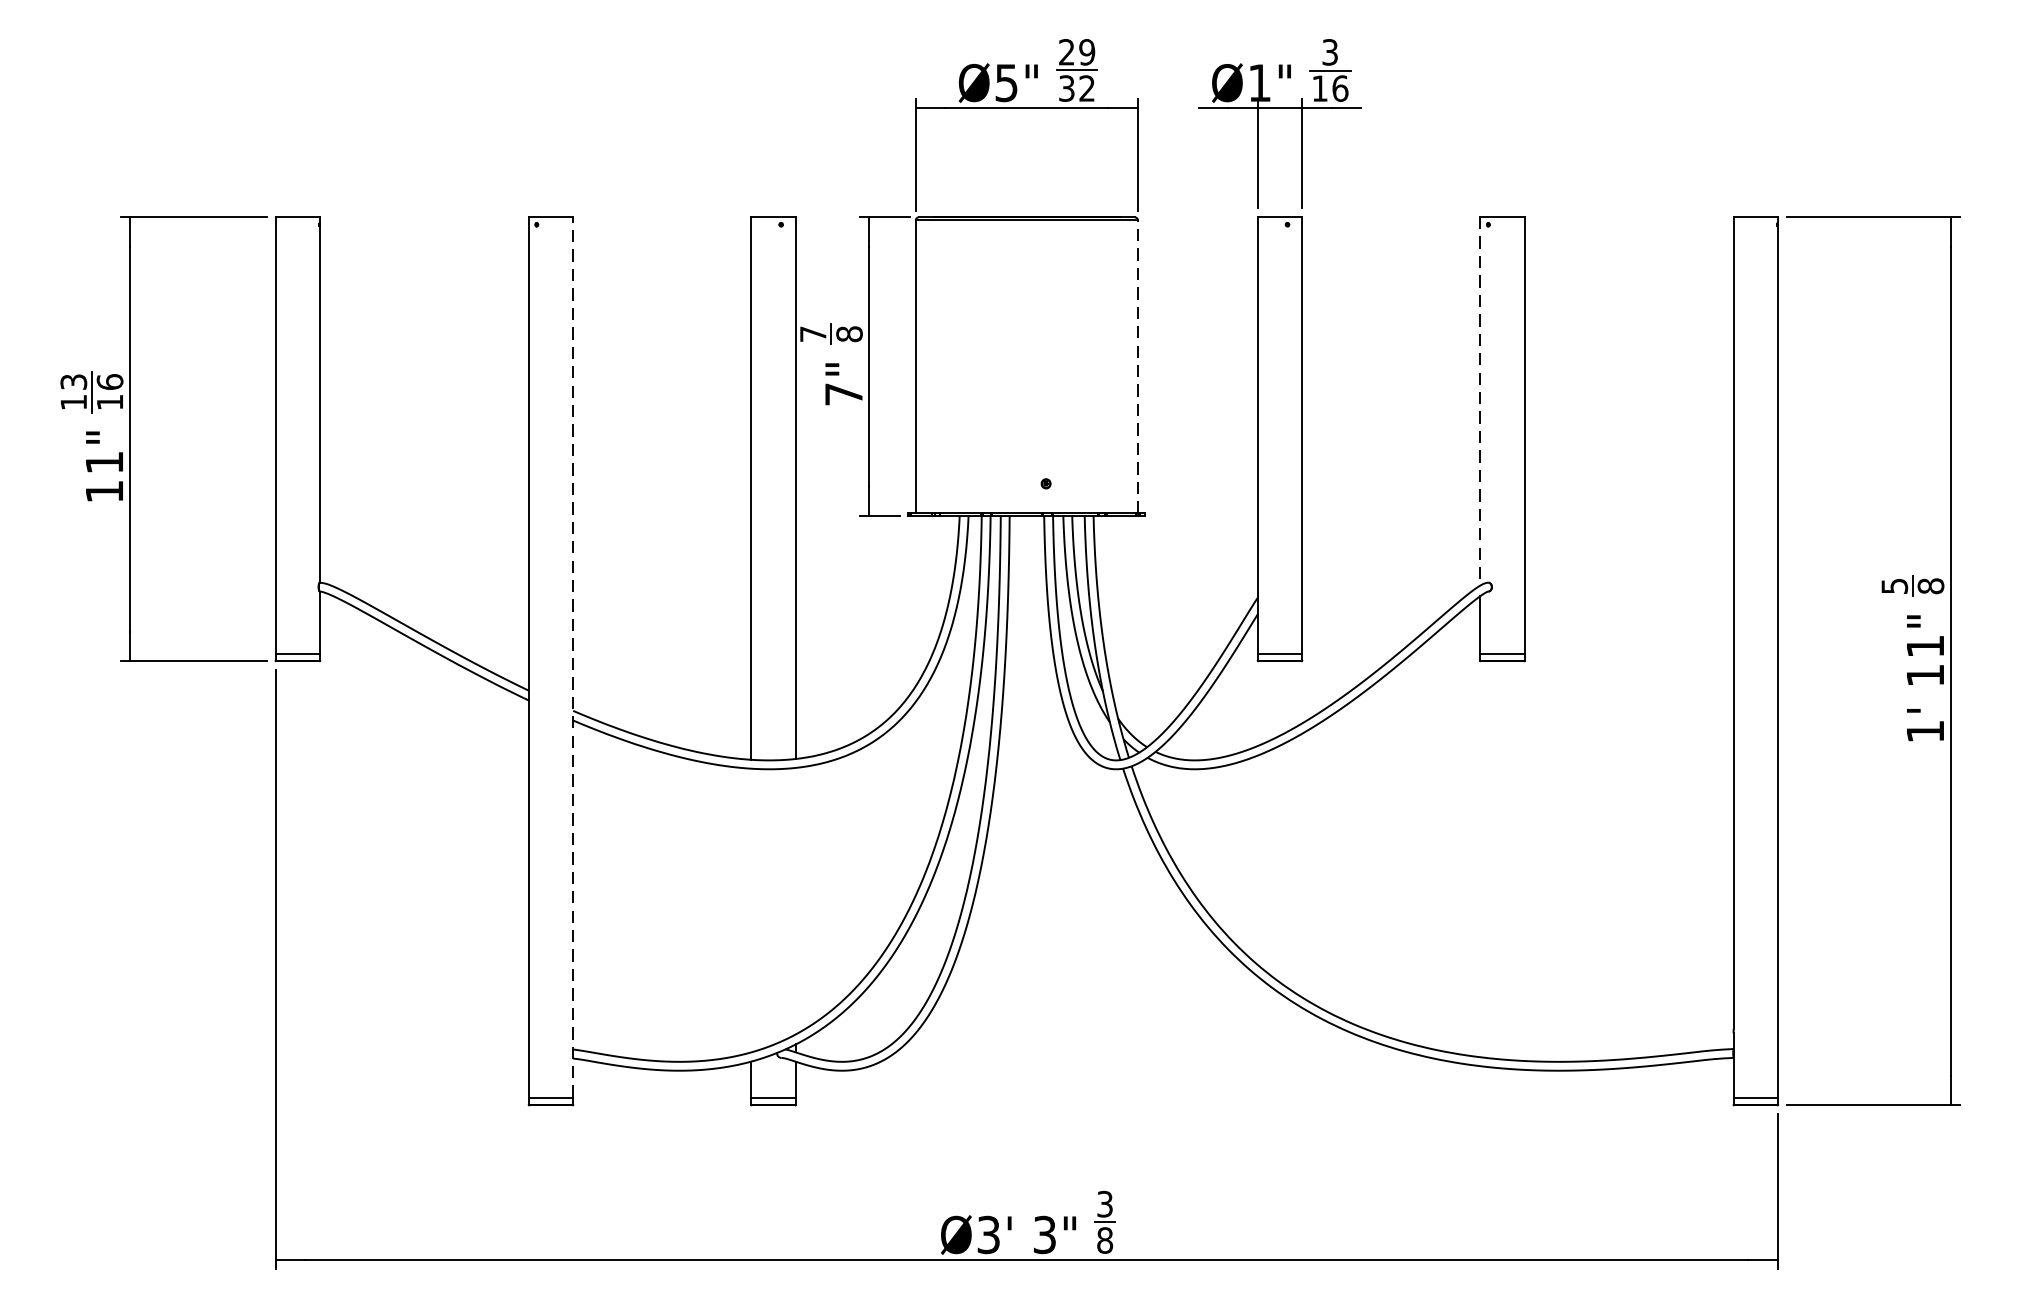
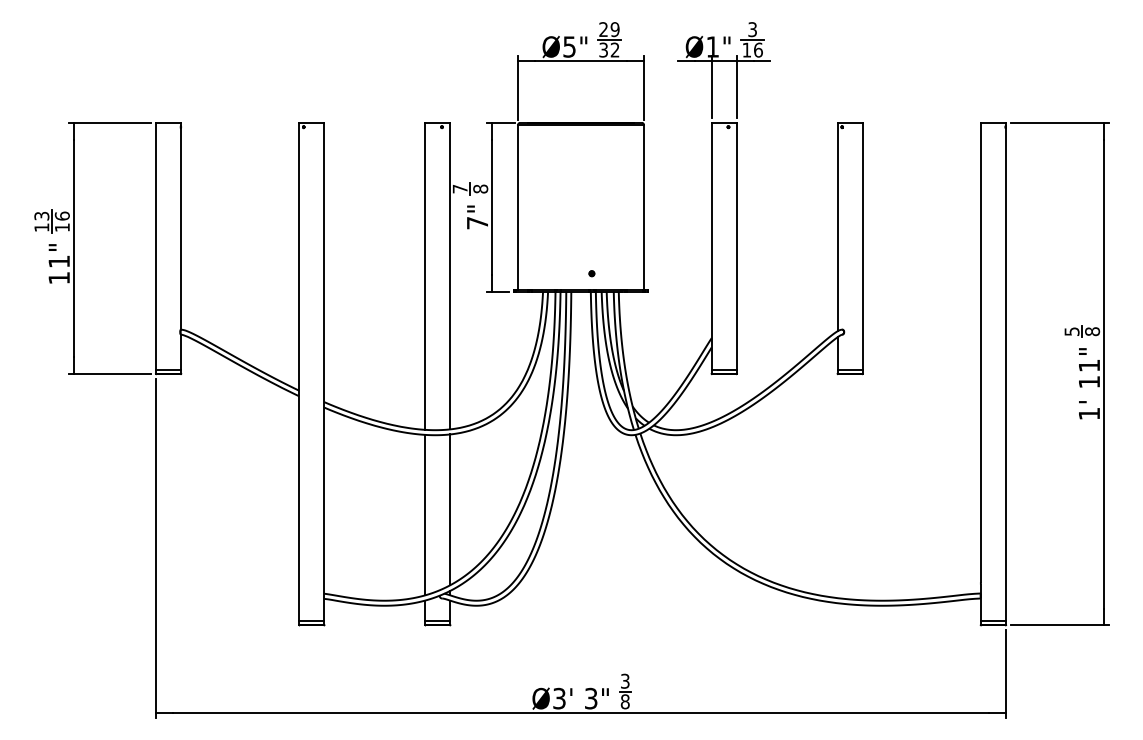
line: (1137, 366) -> (643, 207), dashed -> solid
line: (1480, 402) -> (837, 227), dashed -> solid
line: (573, 656) -> (324, 371), dashed -> solid
line: (796, 900) -> (450, 509), added
line: (751, 909) -> (425, 514), added

